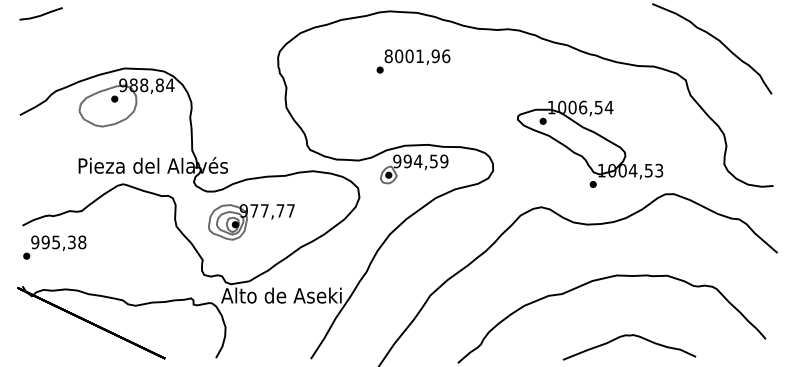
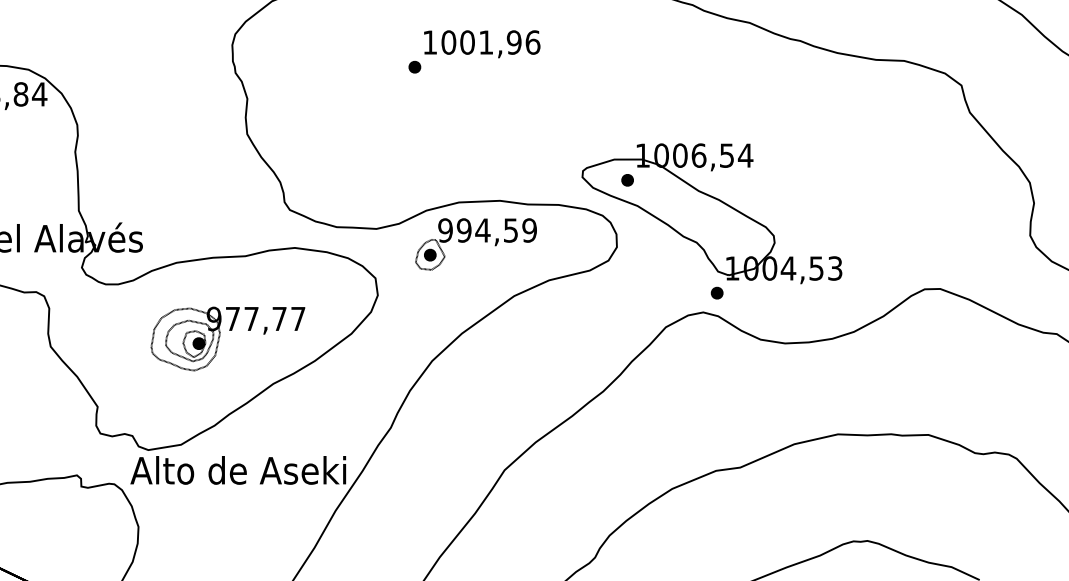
text: (388, 56) -> (429, 42), 8001,96 -> 1001,96
part: (590, 143) -> (712, 219), moved
part: (251, 222) -> (227, 339), moved

